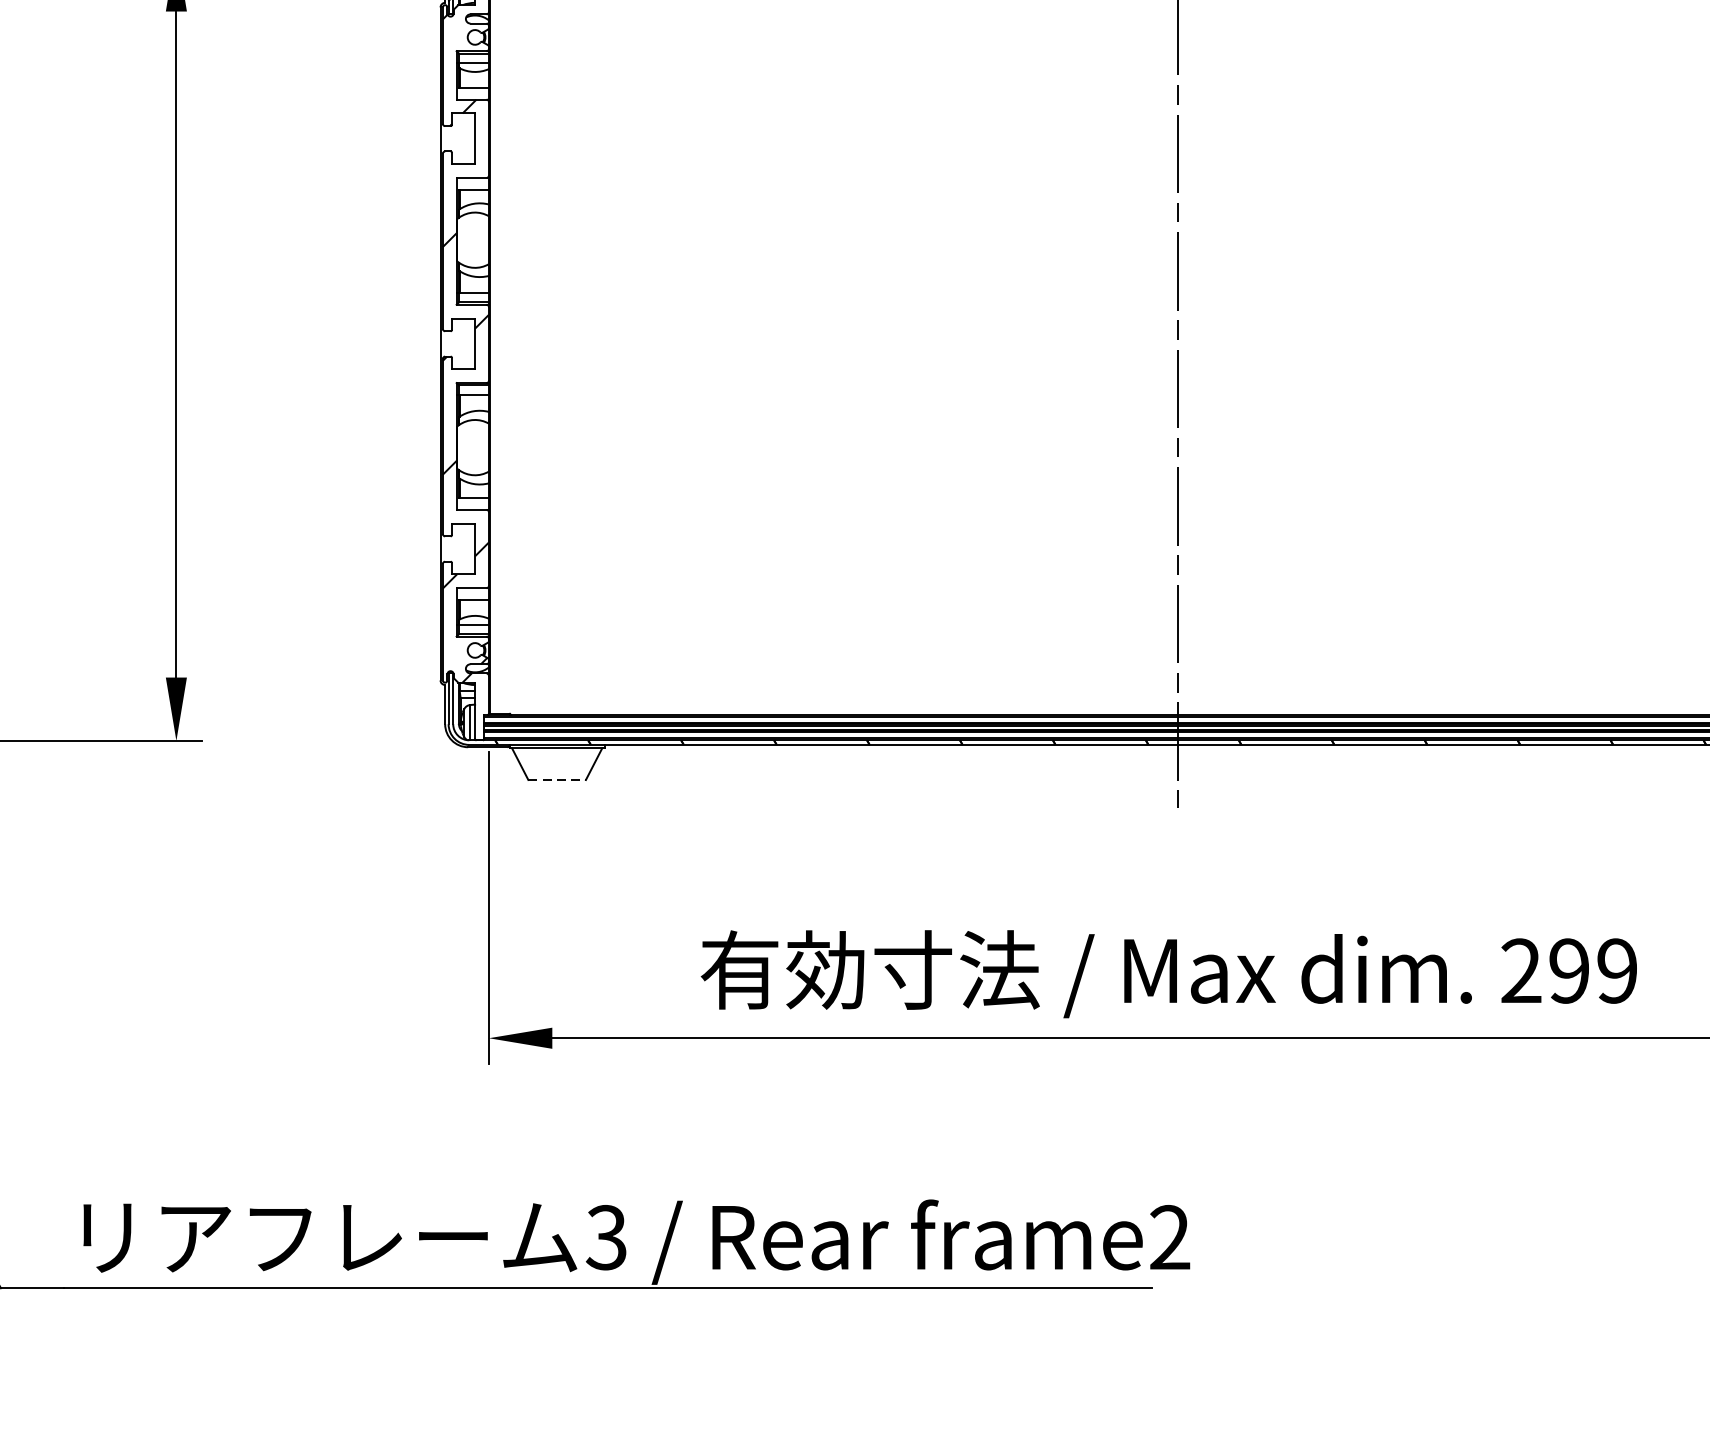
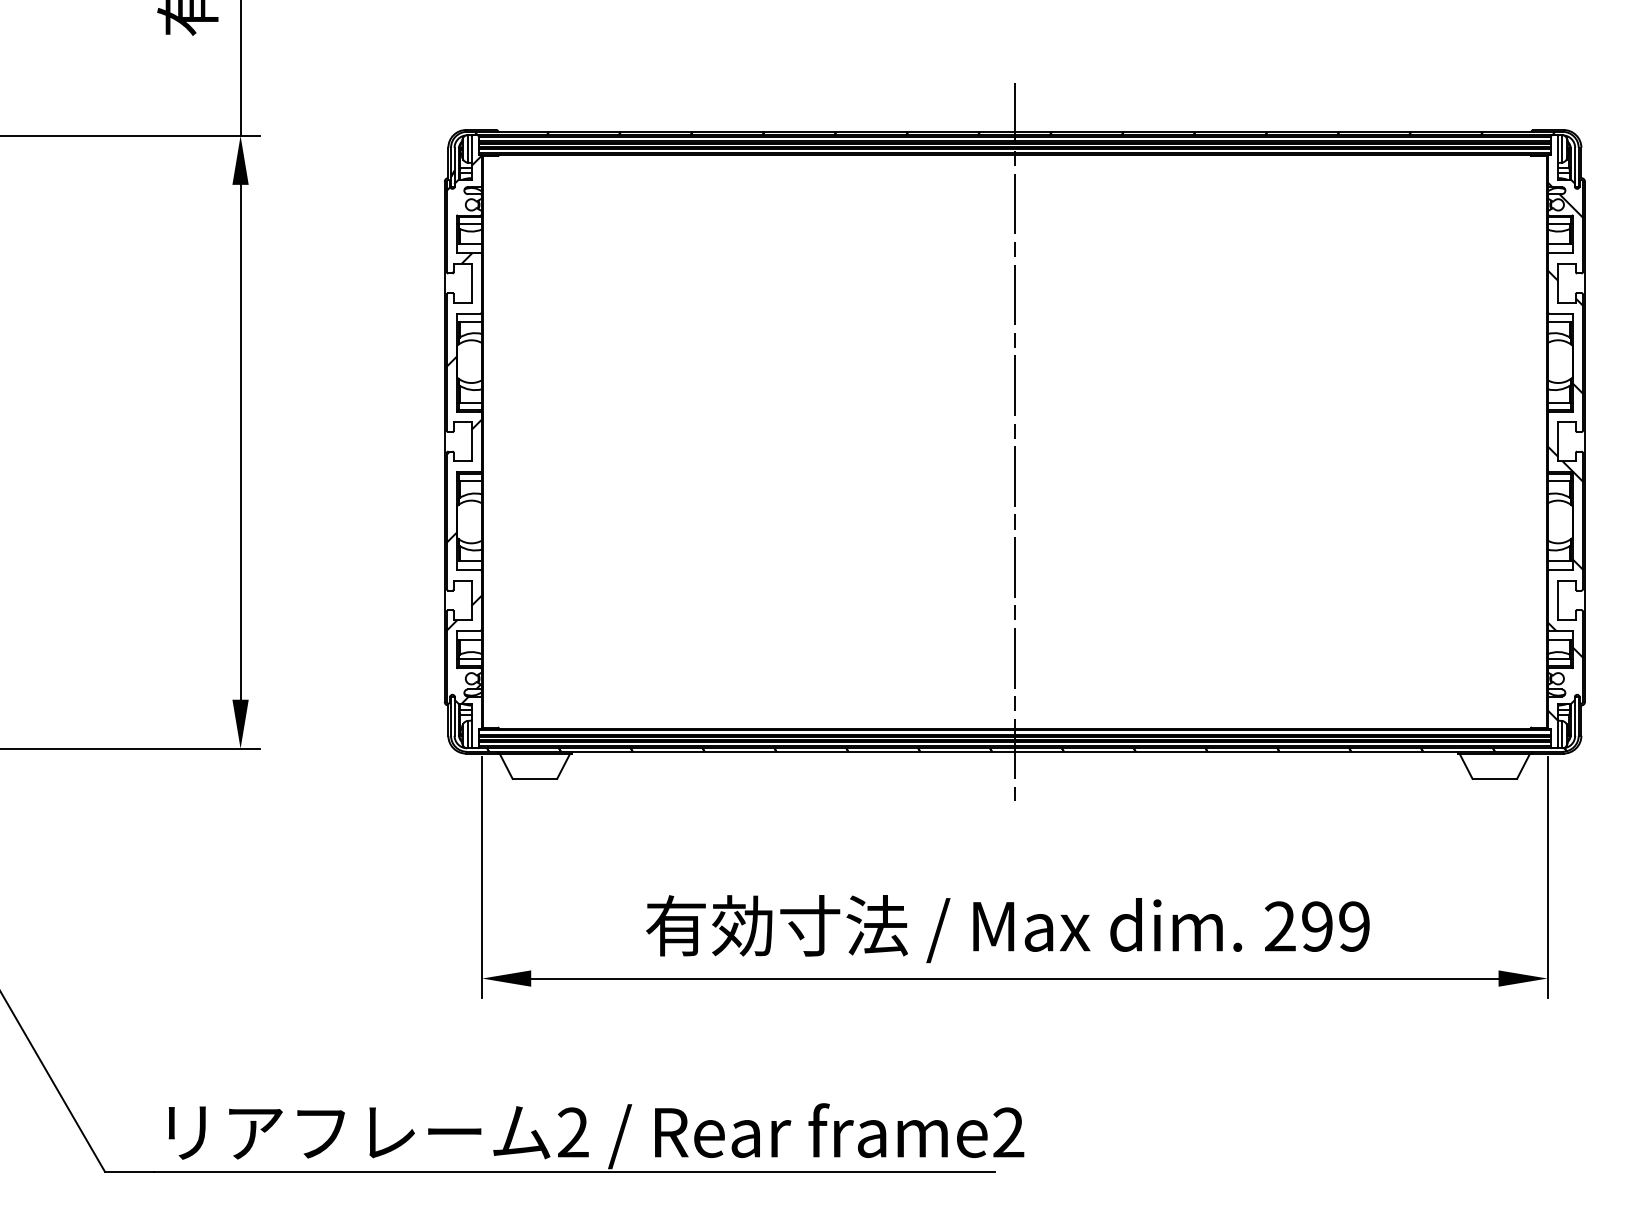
line: (557, 779) -> (535, 778), dashed -> solid
text: (605, 1237) -> (572, 1132), 3 -> 2

